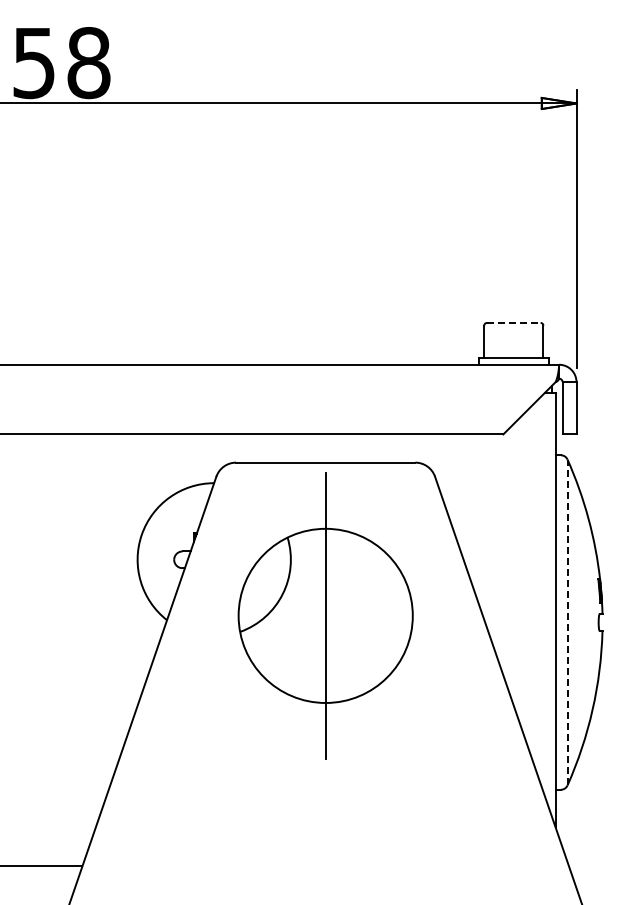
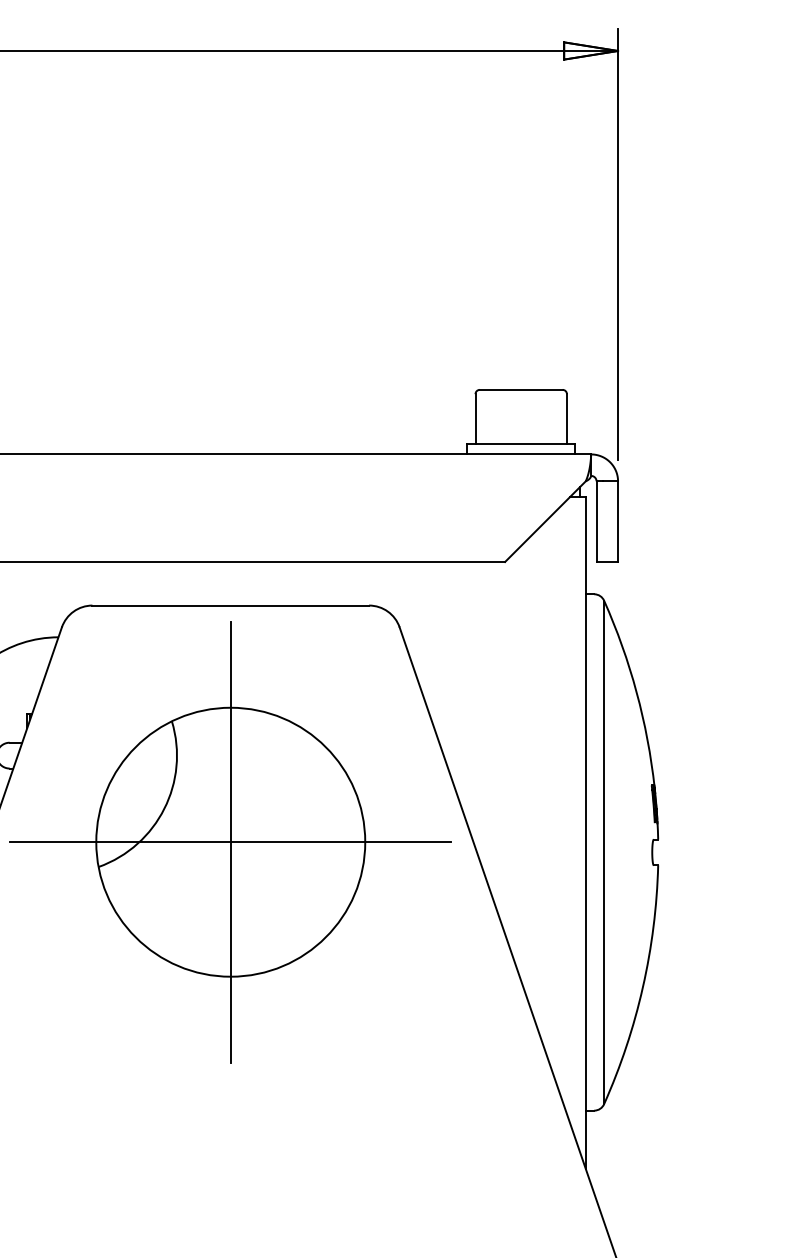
line: (513, 322) -> (520, 389), dashed -> solid
line: (325, 615) -> (230, 841), added
line: (567, 622) -> (604, 852), dashed -> solid

